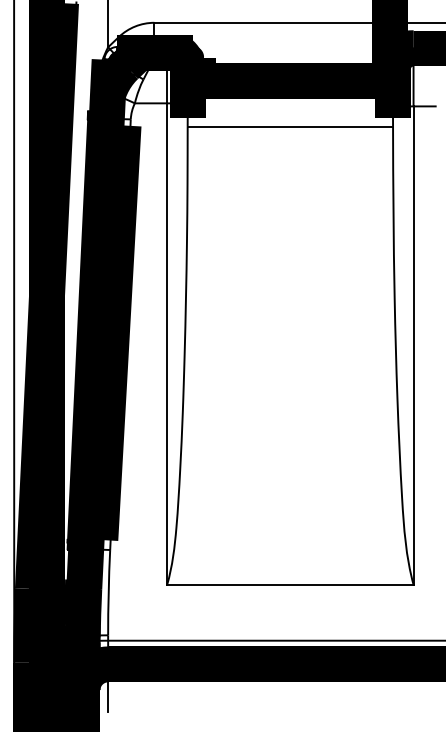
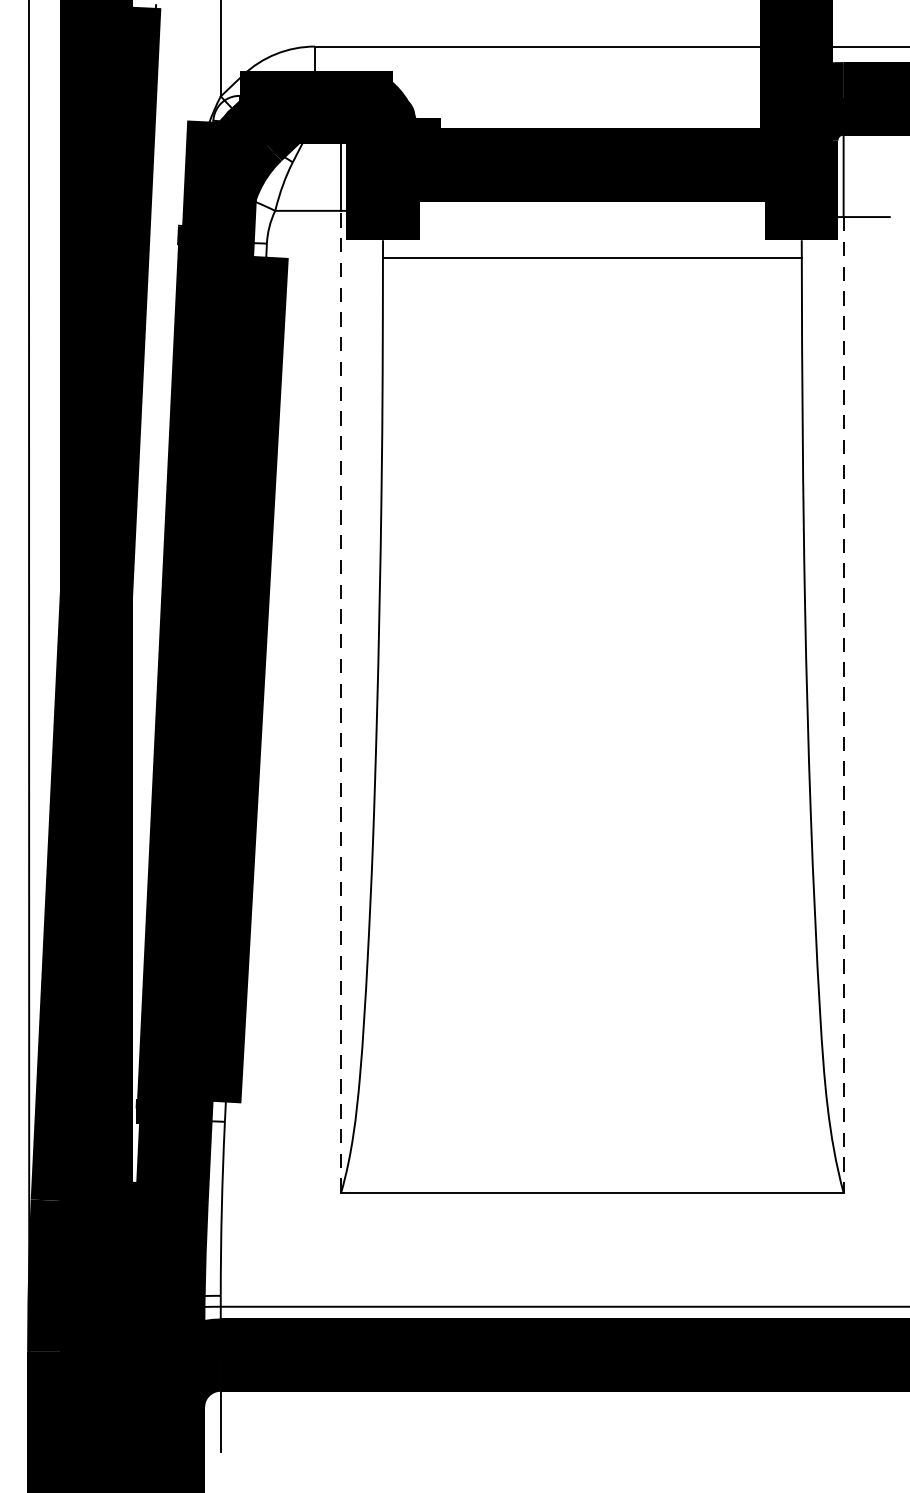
line: (167, 344) -> (341, 702), solid -> dashed
line: (413, 346) -> (843, 706), solid -> dashed

